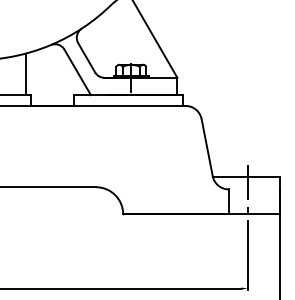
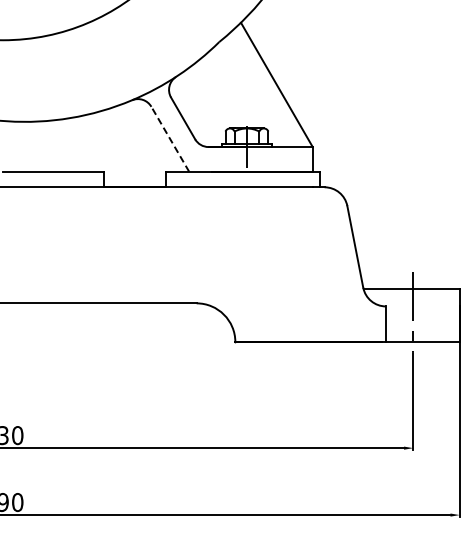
line: (77, 72) -> (170, 139), solid -> dashed
line: (25, 73) -> (96, 141), removed

